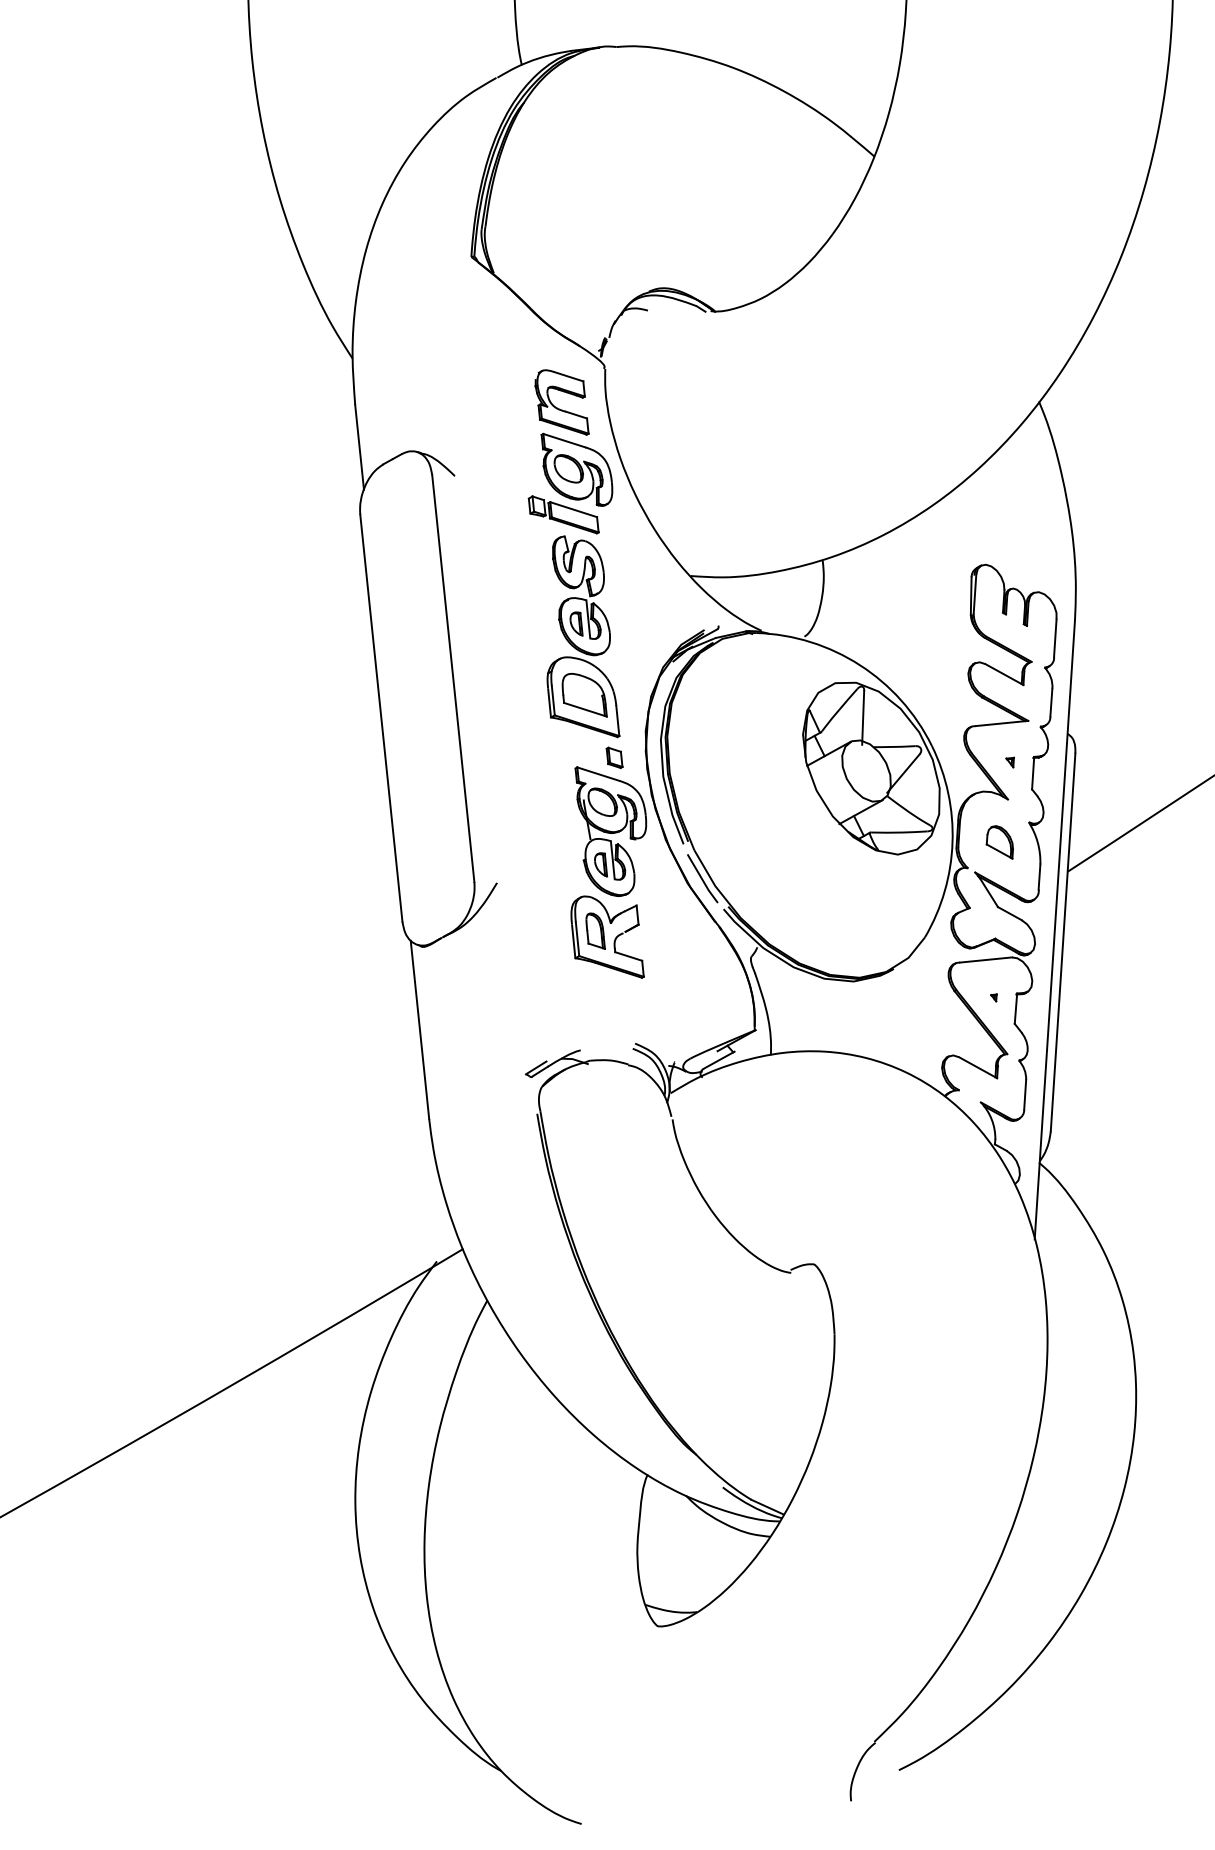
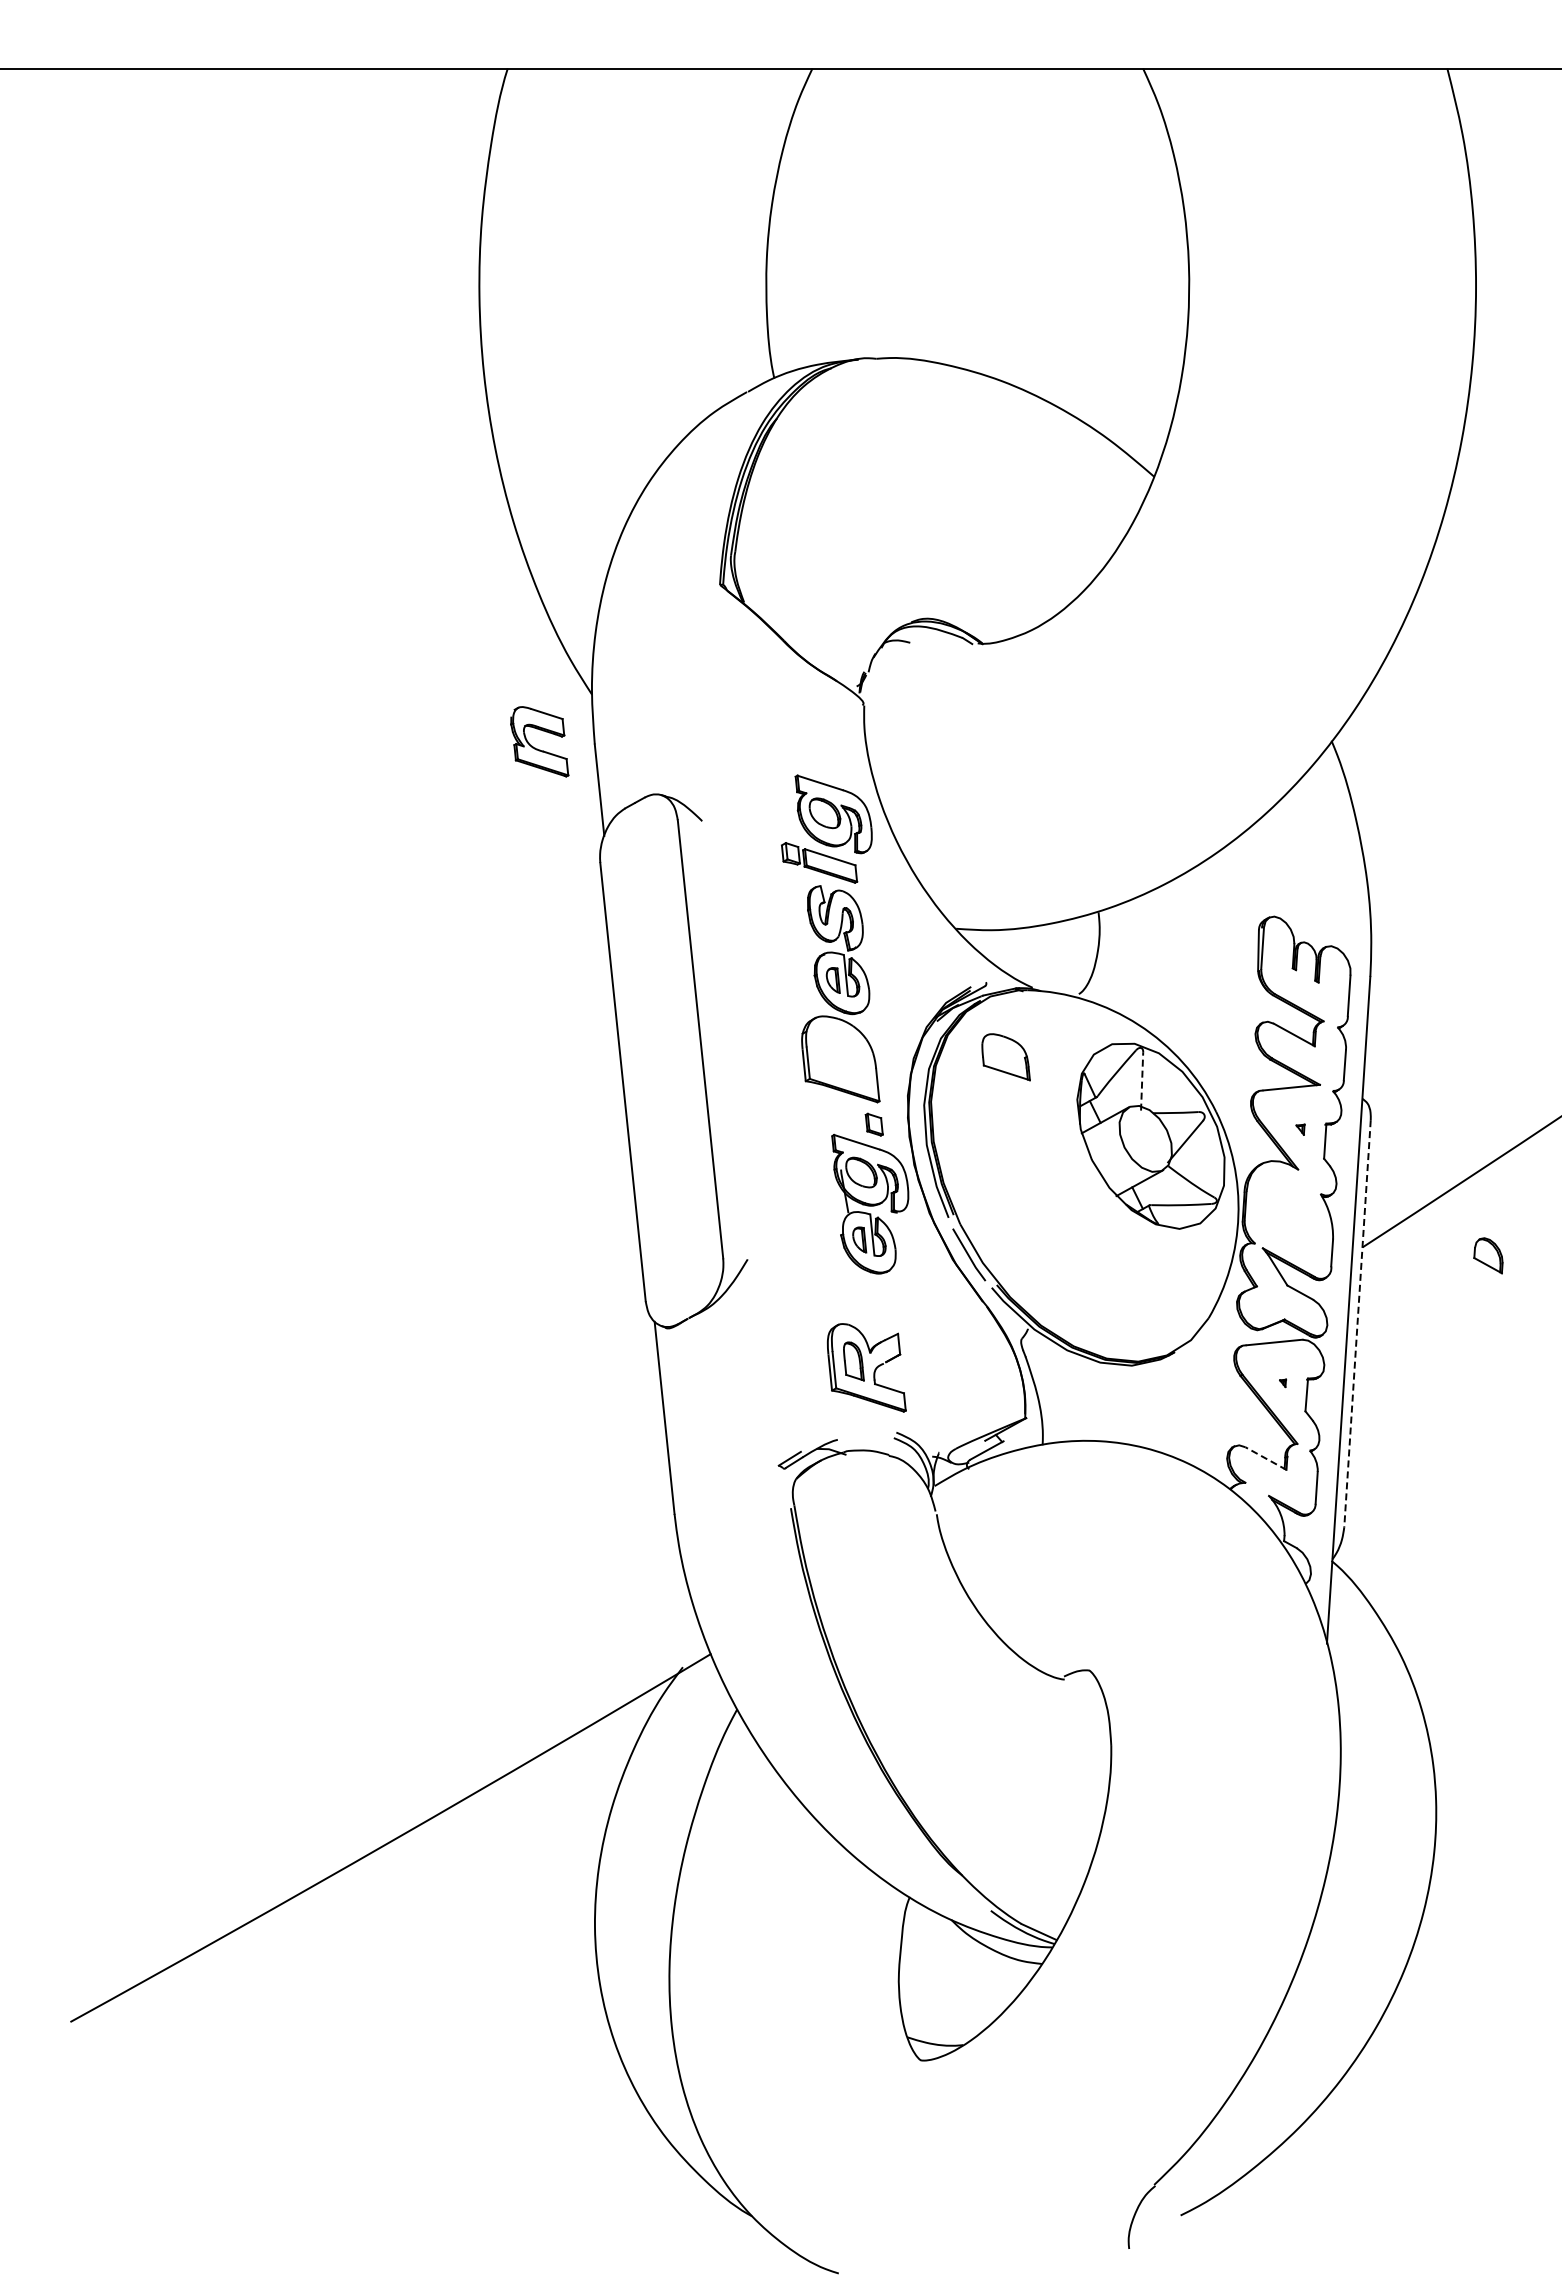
part: (558, 407) -> (535, 747), moved
part: (584, 695) -> (1005, 1057), moved
line: (863, 717) -> (1142, 1081), solid -> dashed
part: (999, 842) -> (1488, 1255), moved
part: (607, 936) -> (866, 1367), moved
line: (1063, 942) -> (1357, 1323), solid -> dashed
line: (977, 1067) -> (1265, 1458), solid -> dashed

